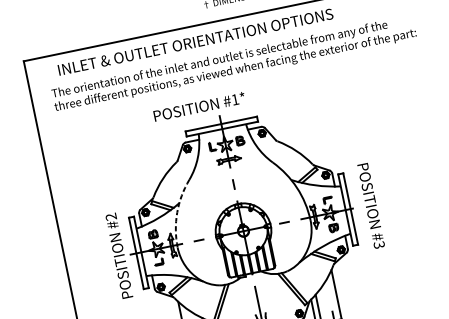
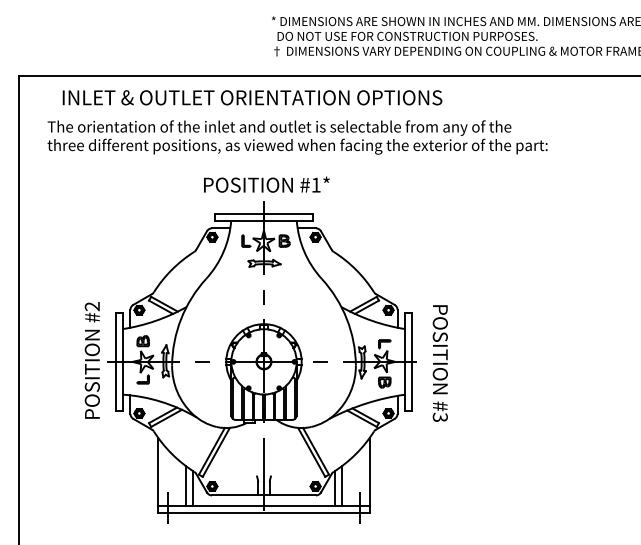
text: (199, 106) -> (266, 184), moved
arc: (177, 212) -> (181, 319), dashed -> solid

